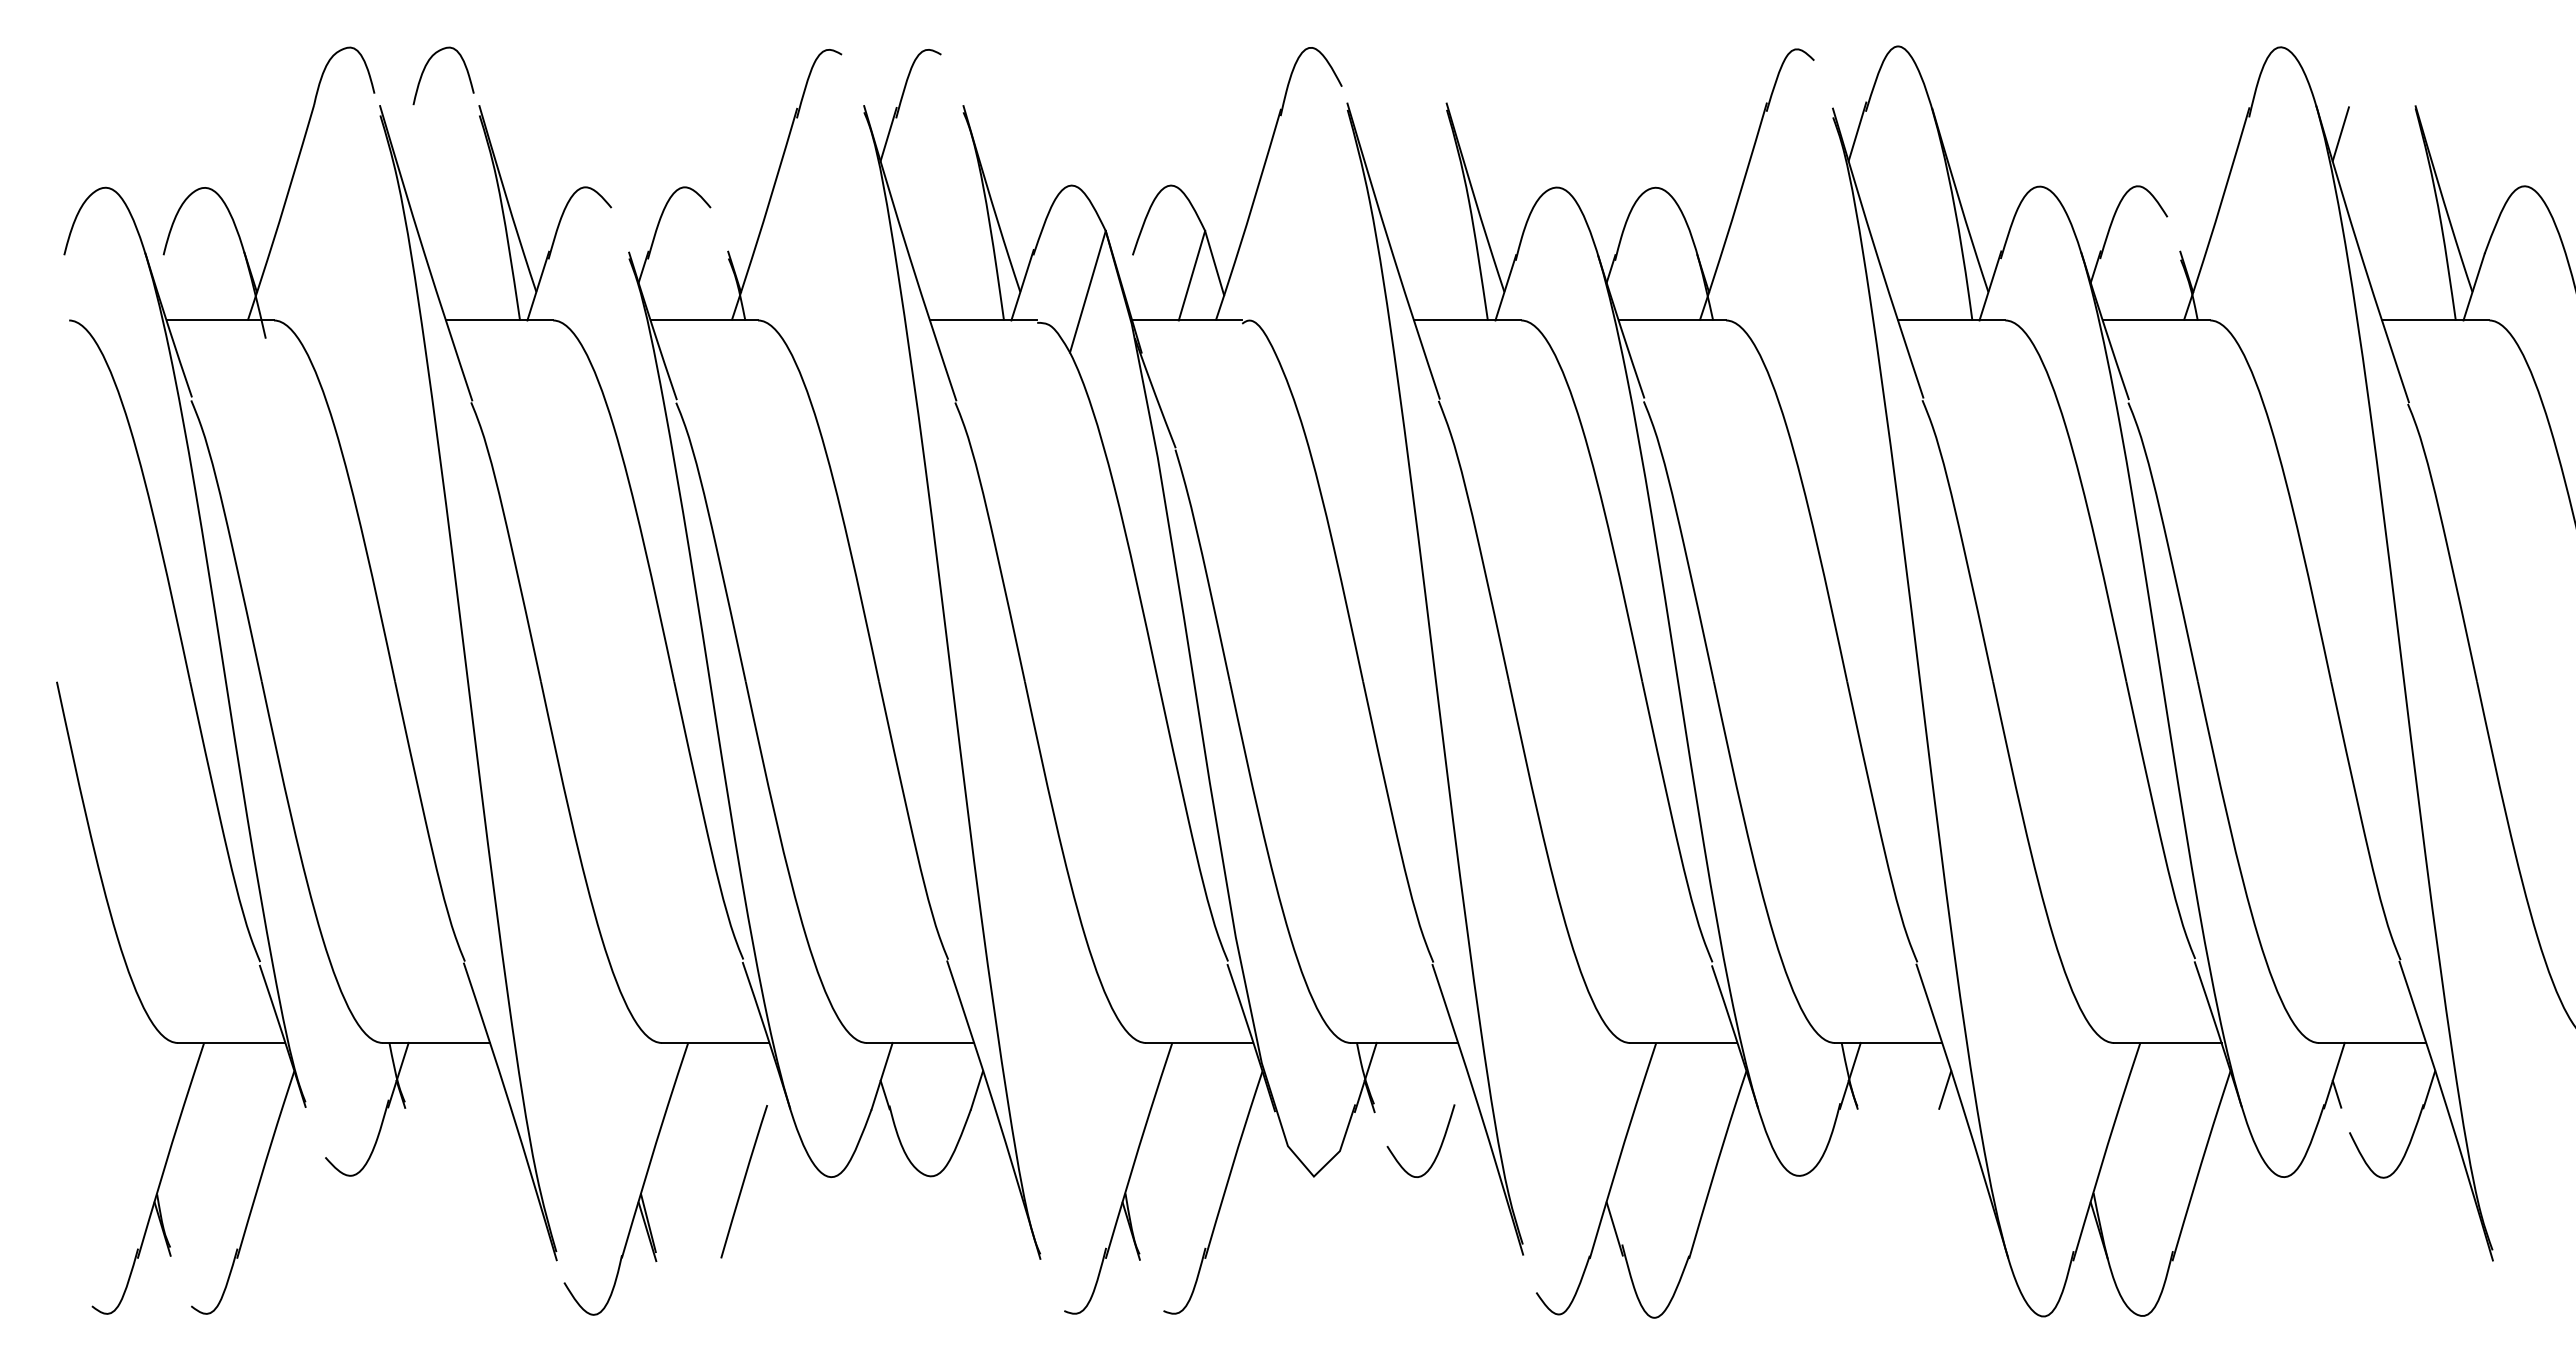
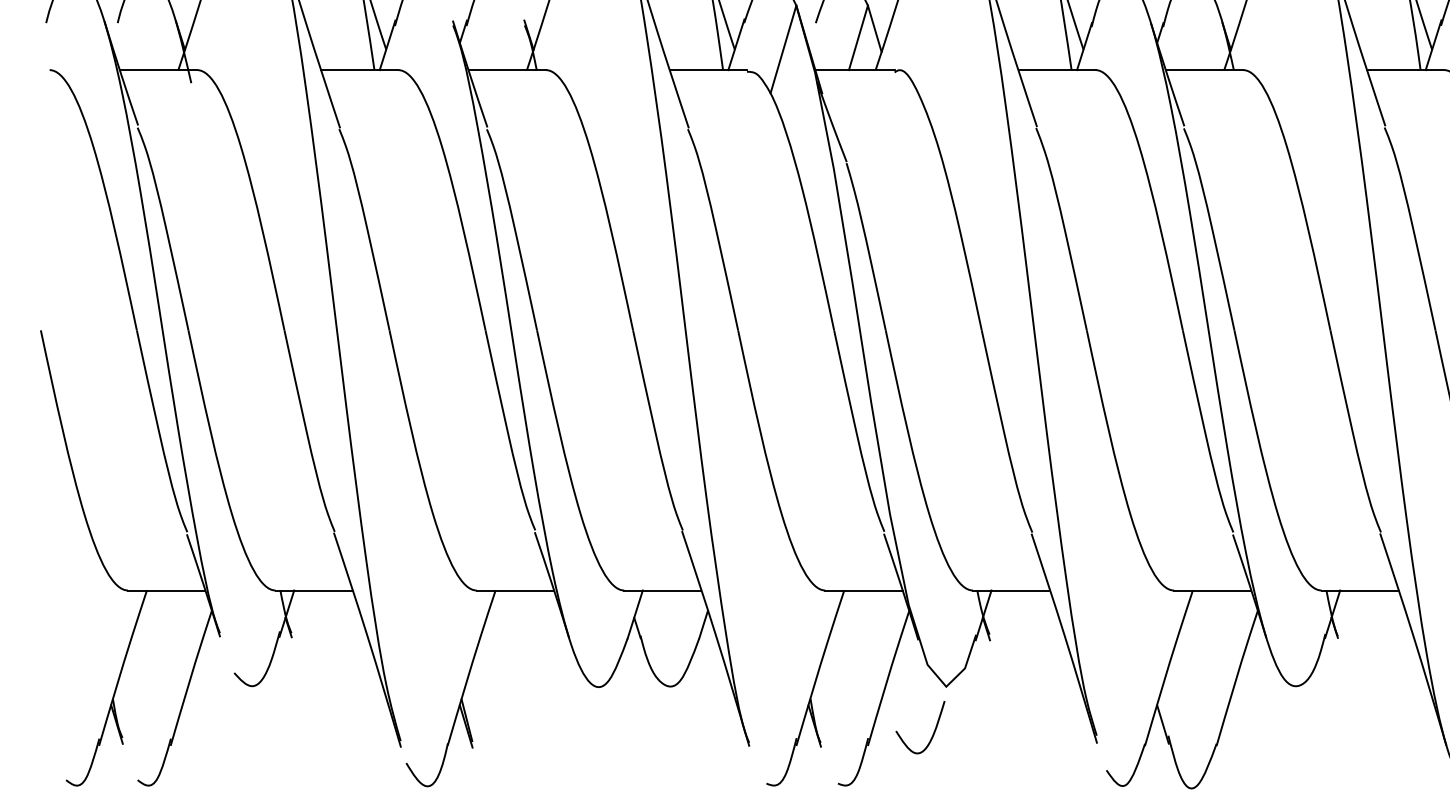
line: (1945, 1089) -> (1401, 624), removed
curve: (1438, 1149) -> (933, 733), moved
line: (743, 1181) -> (535, 690), removed

